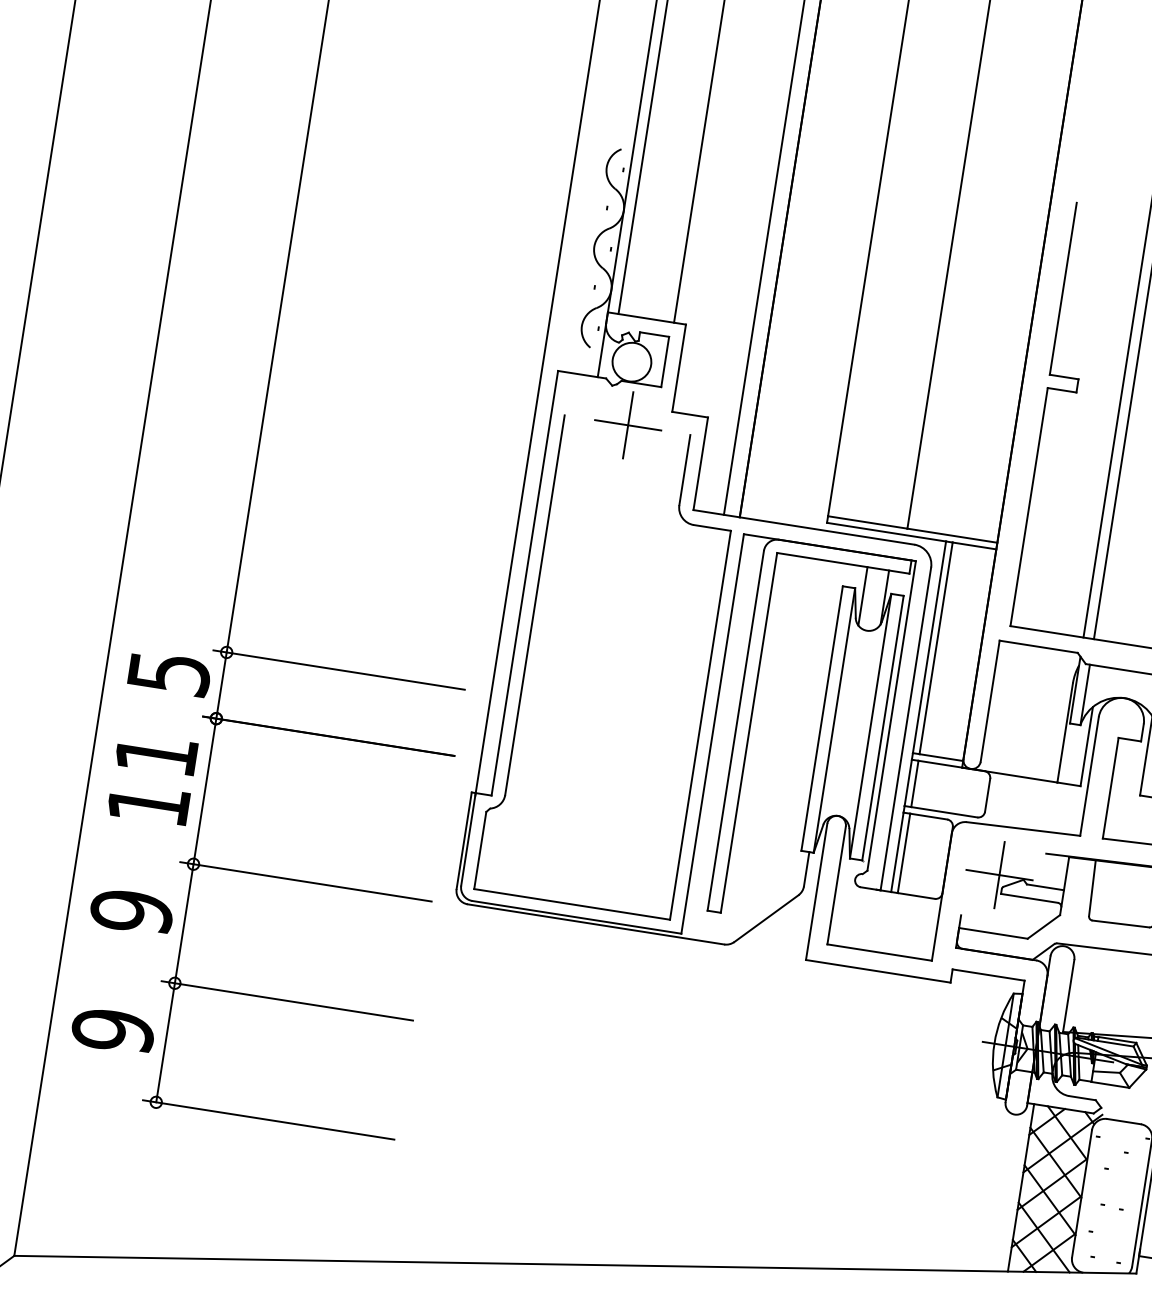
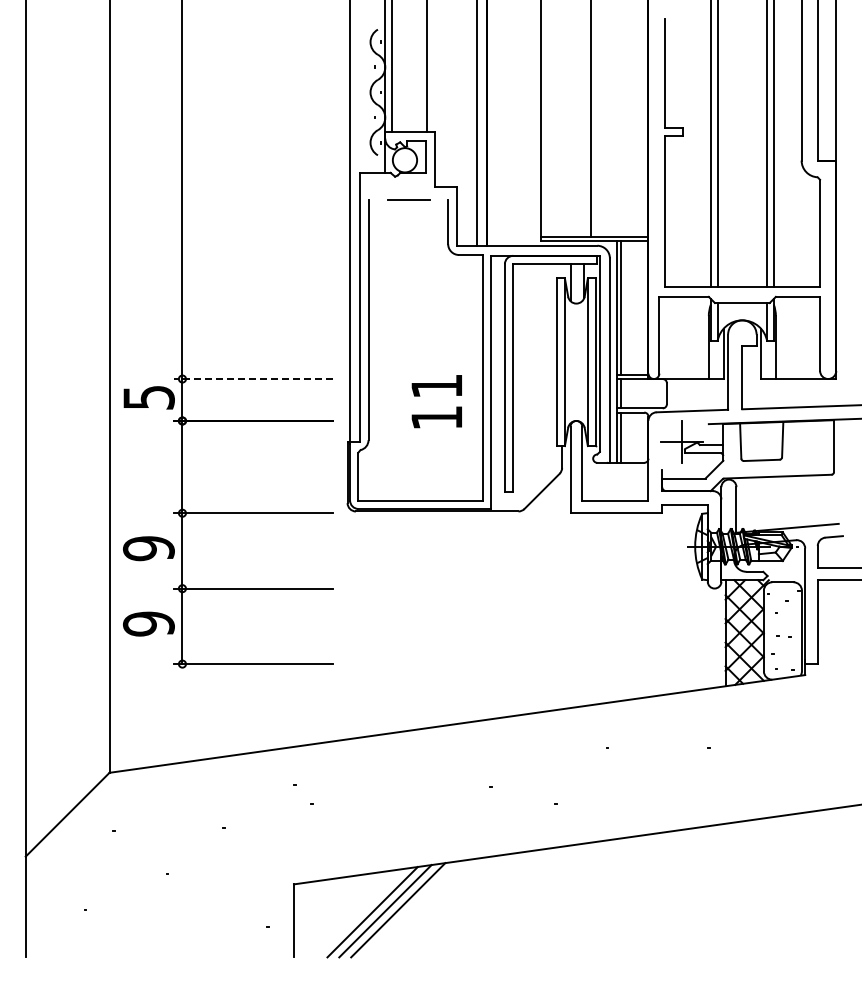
line: (627, 424) -> (408, 199), removed
line: (338, 670) -> (253, 379), solid -> dashed
text: (151, 778) -> (436, 401), moved

